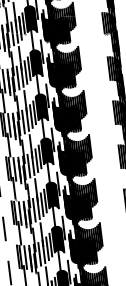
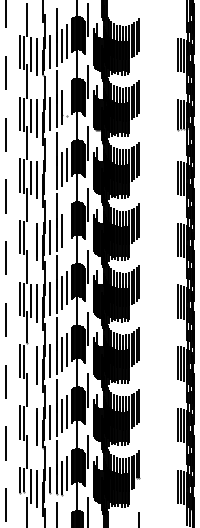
line: (23, 22) -> (67, 100), removed
line: (18, 77) -> (50, 175), removed
line: (34, 112) -> (67, 226), removed
line: (9, 125) -> (30, 239), removed
line: (20, 213) -> (30, 362), removed
line: (25, 257) -> (30, 424), removed

